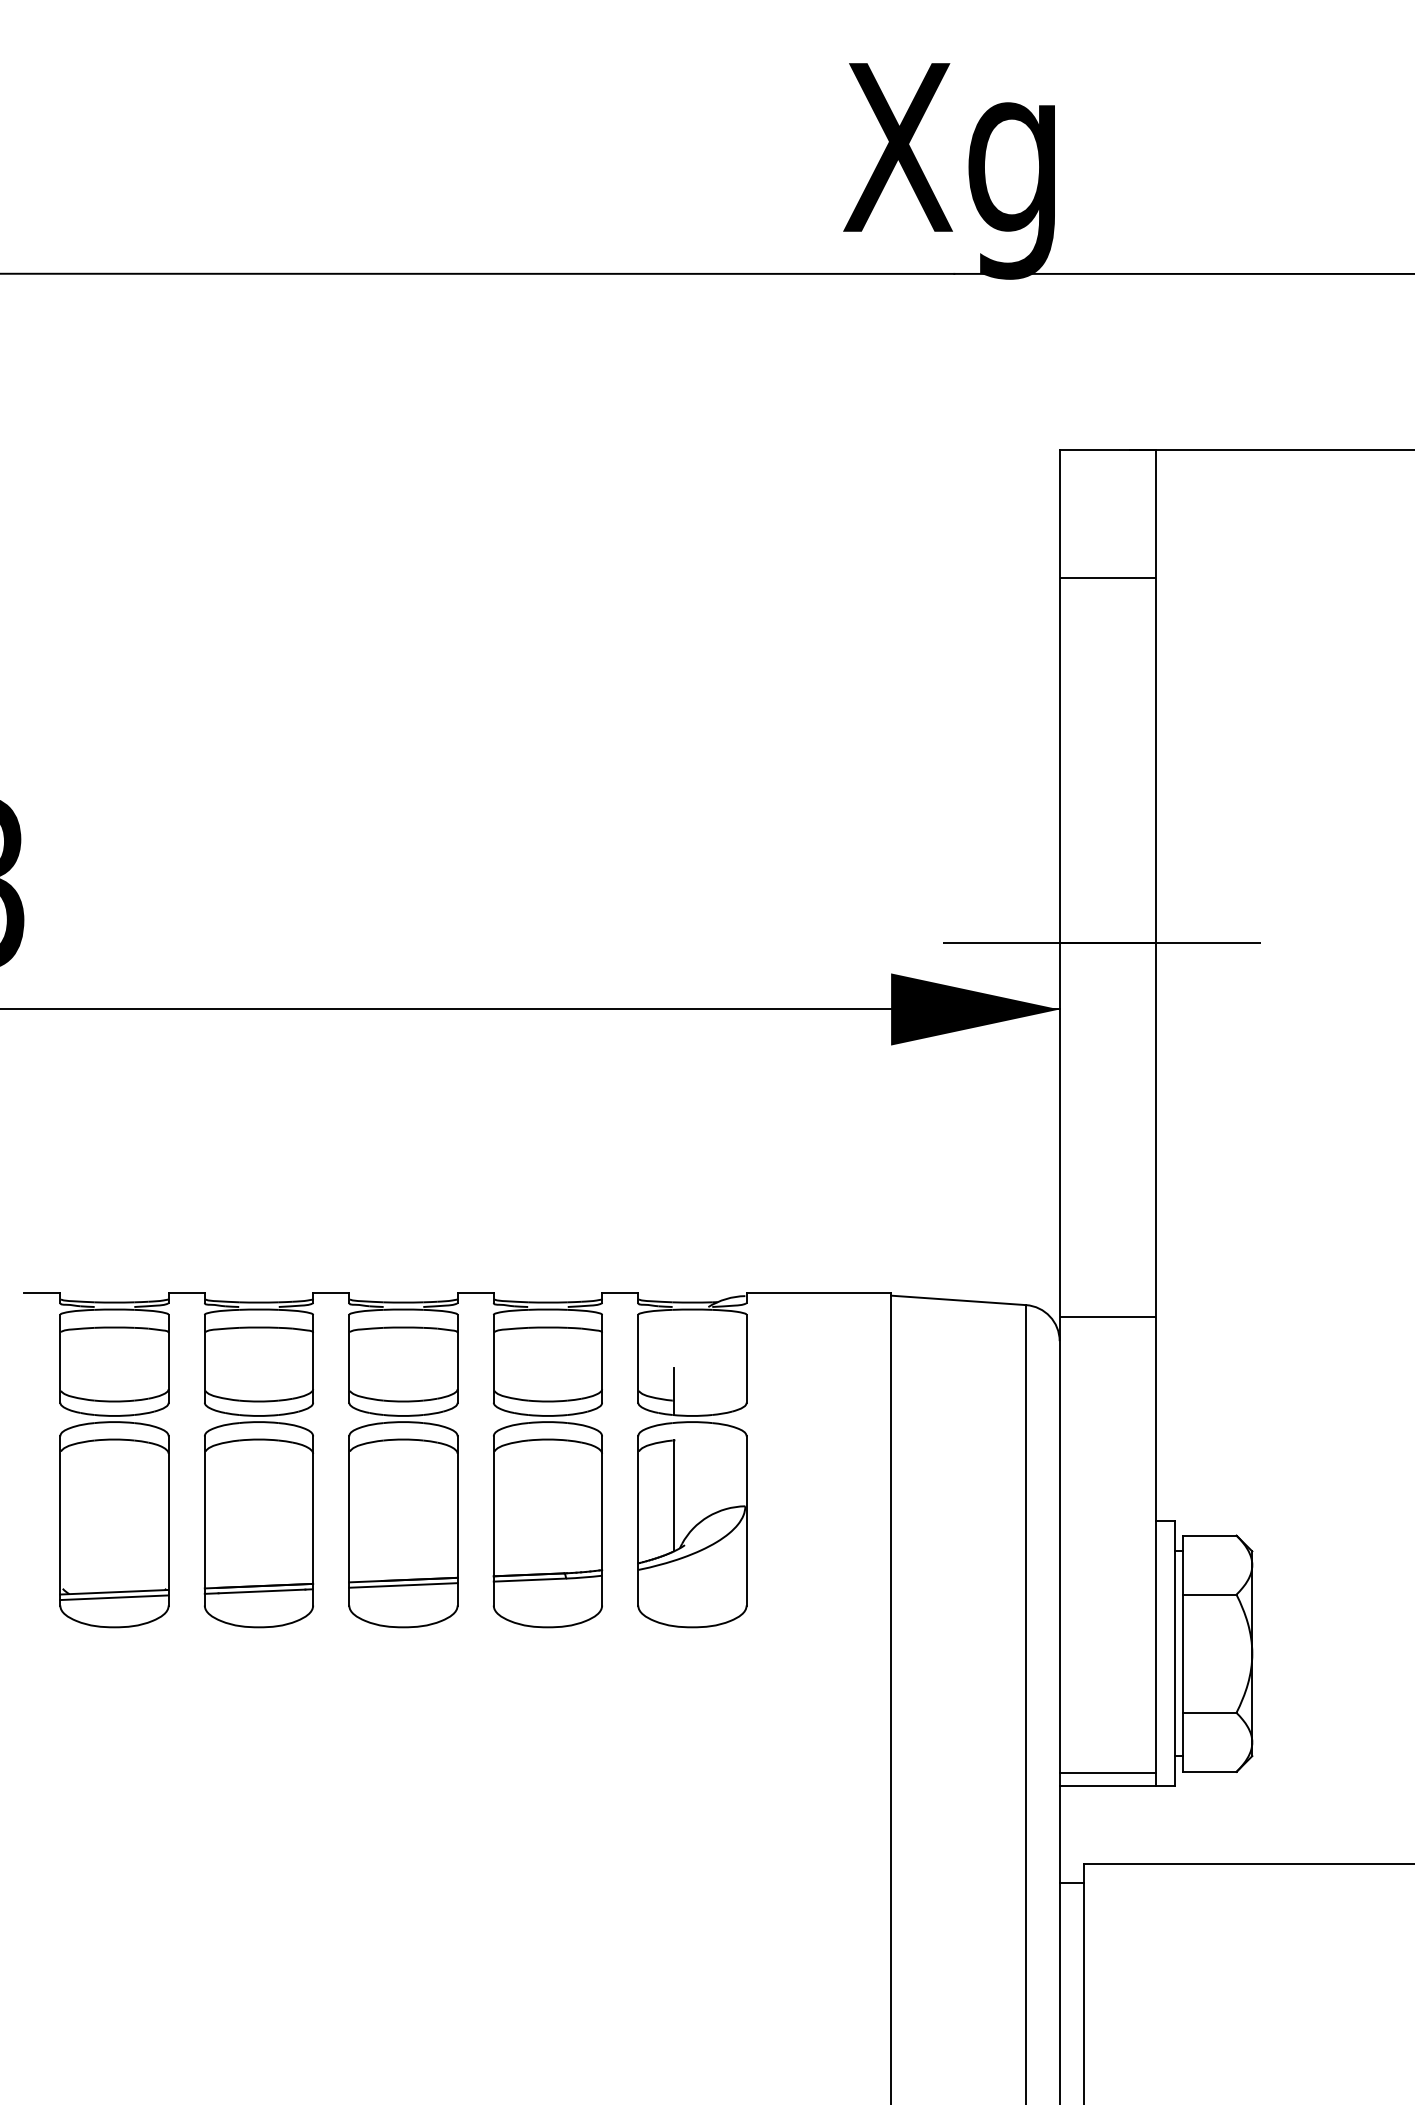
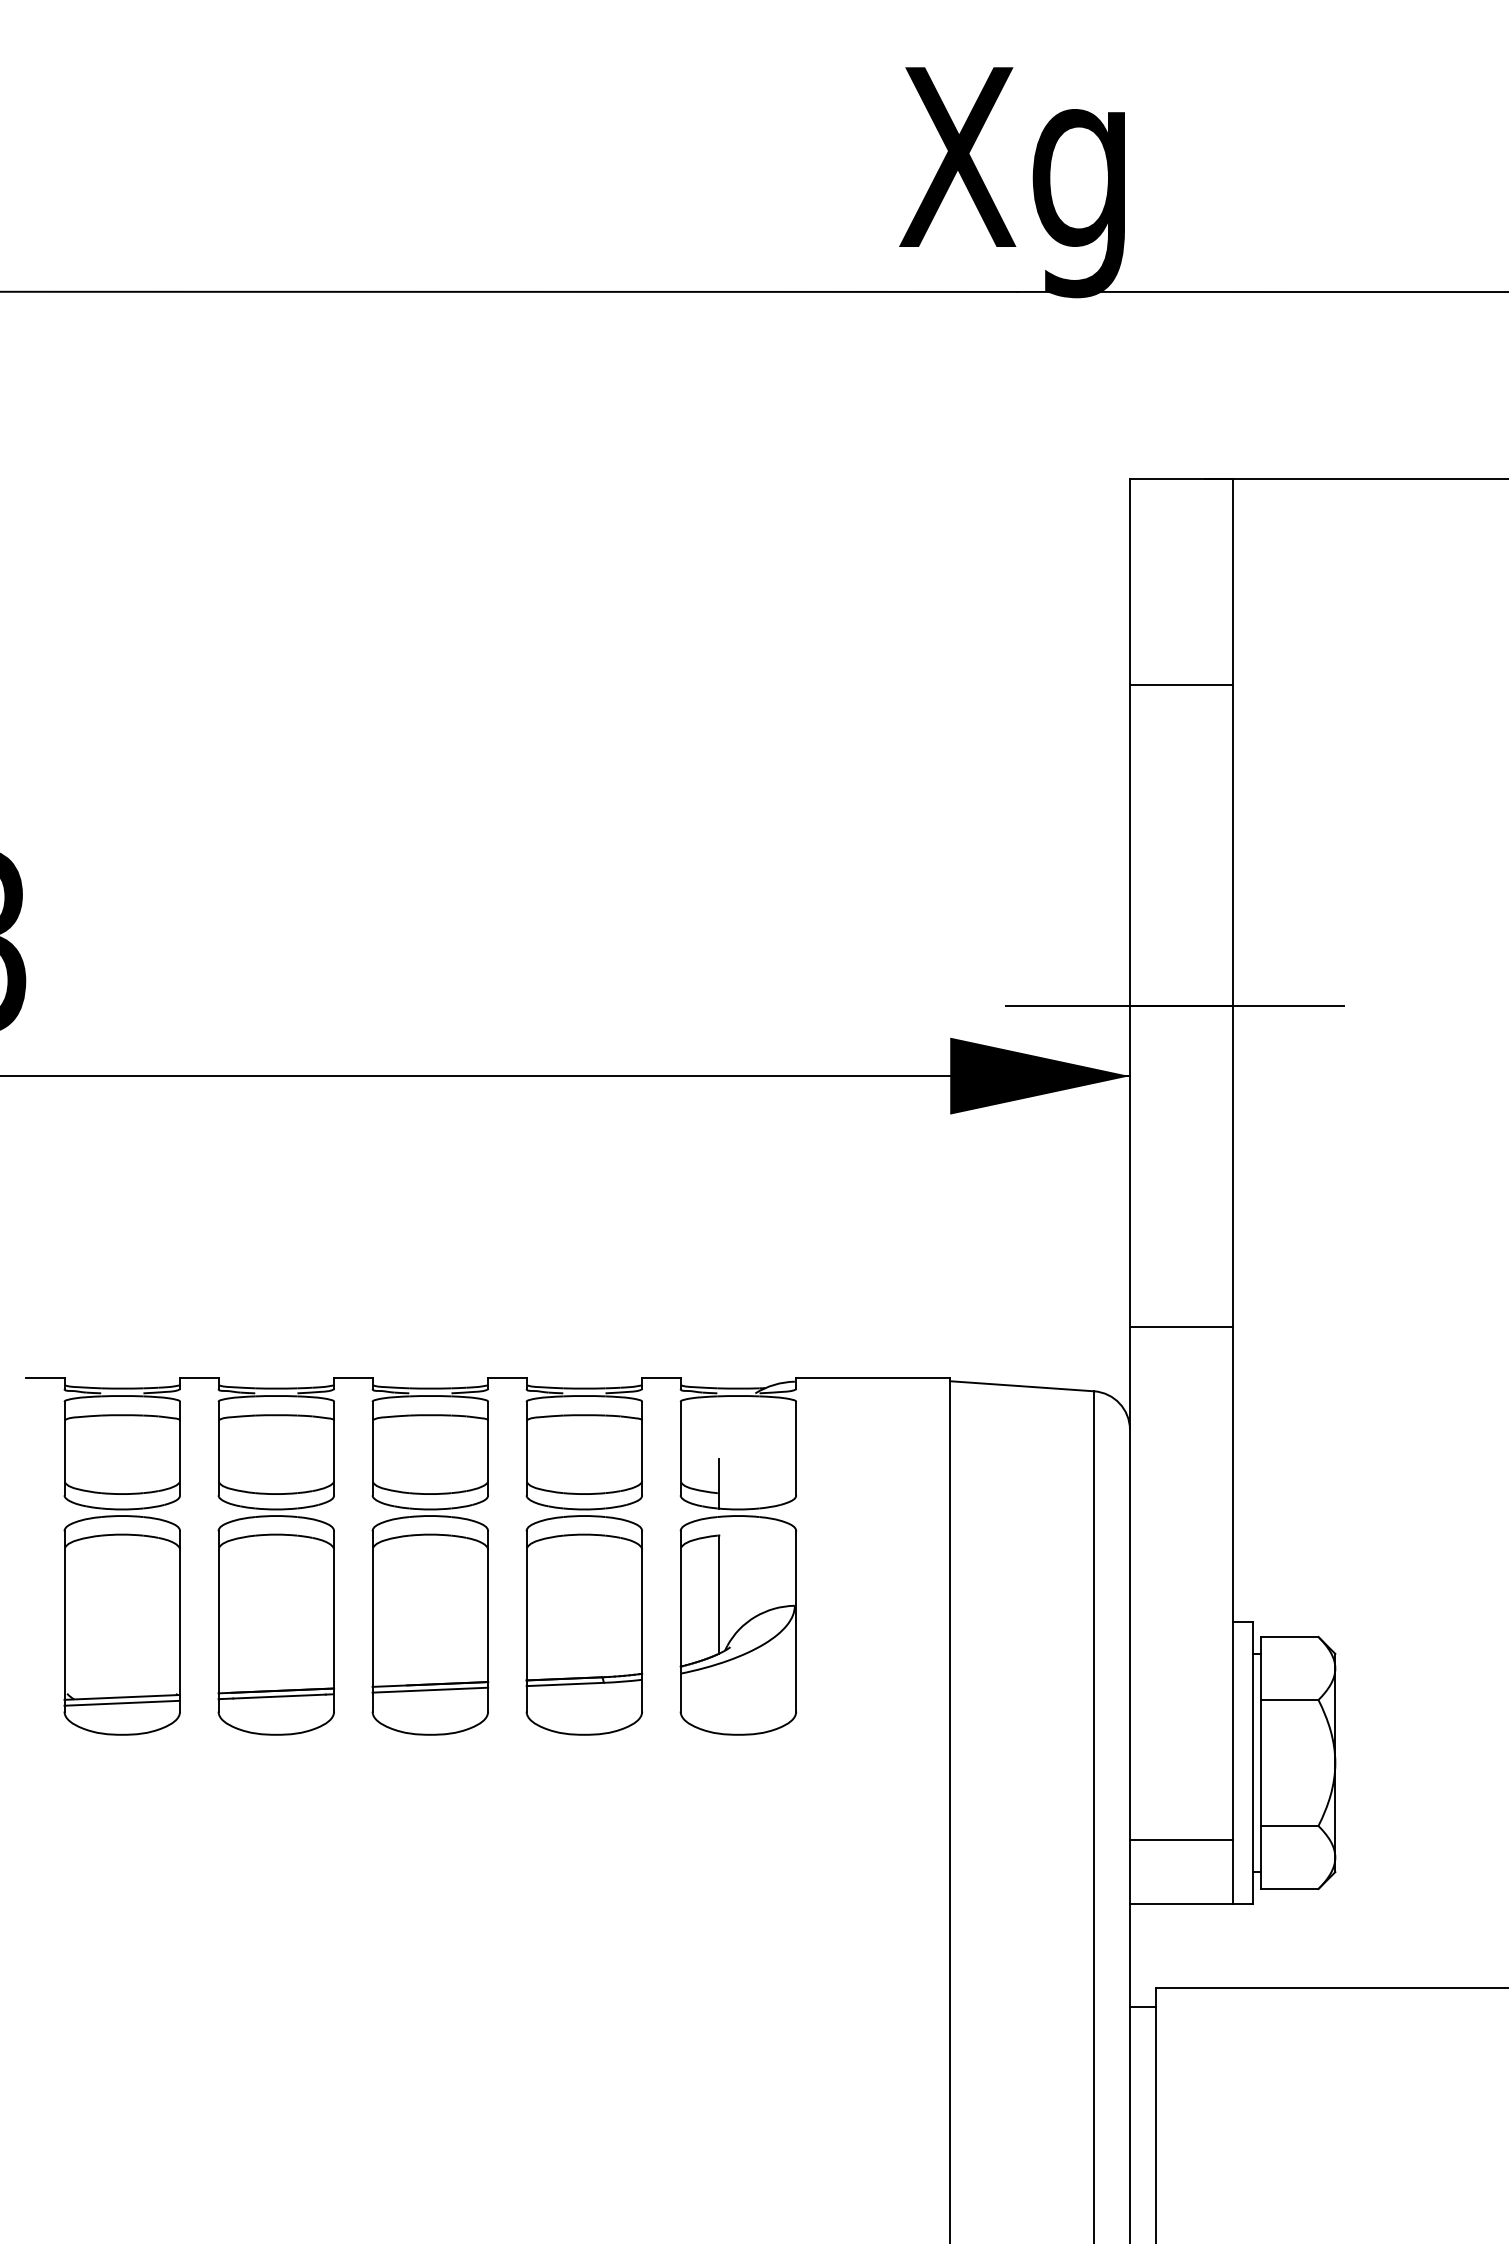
line: (1107, 577) -> (1180, 684), moved
line: (1107, 1316) -> (1180, 1326), moved
line: (1107, 1773) -> (1180, 1840), moved

